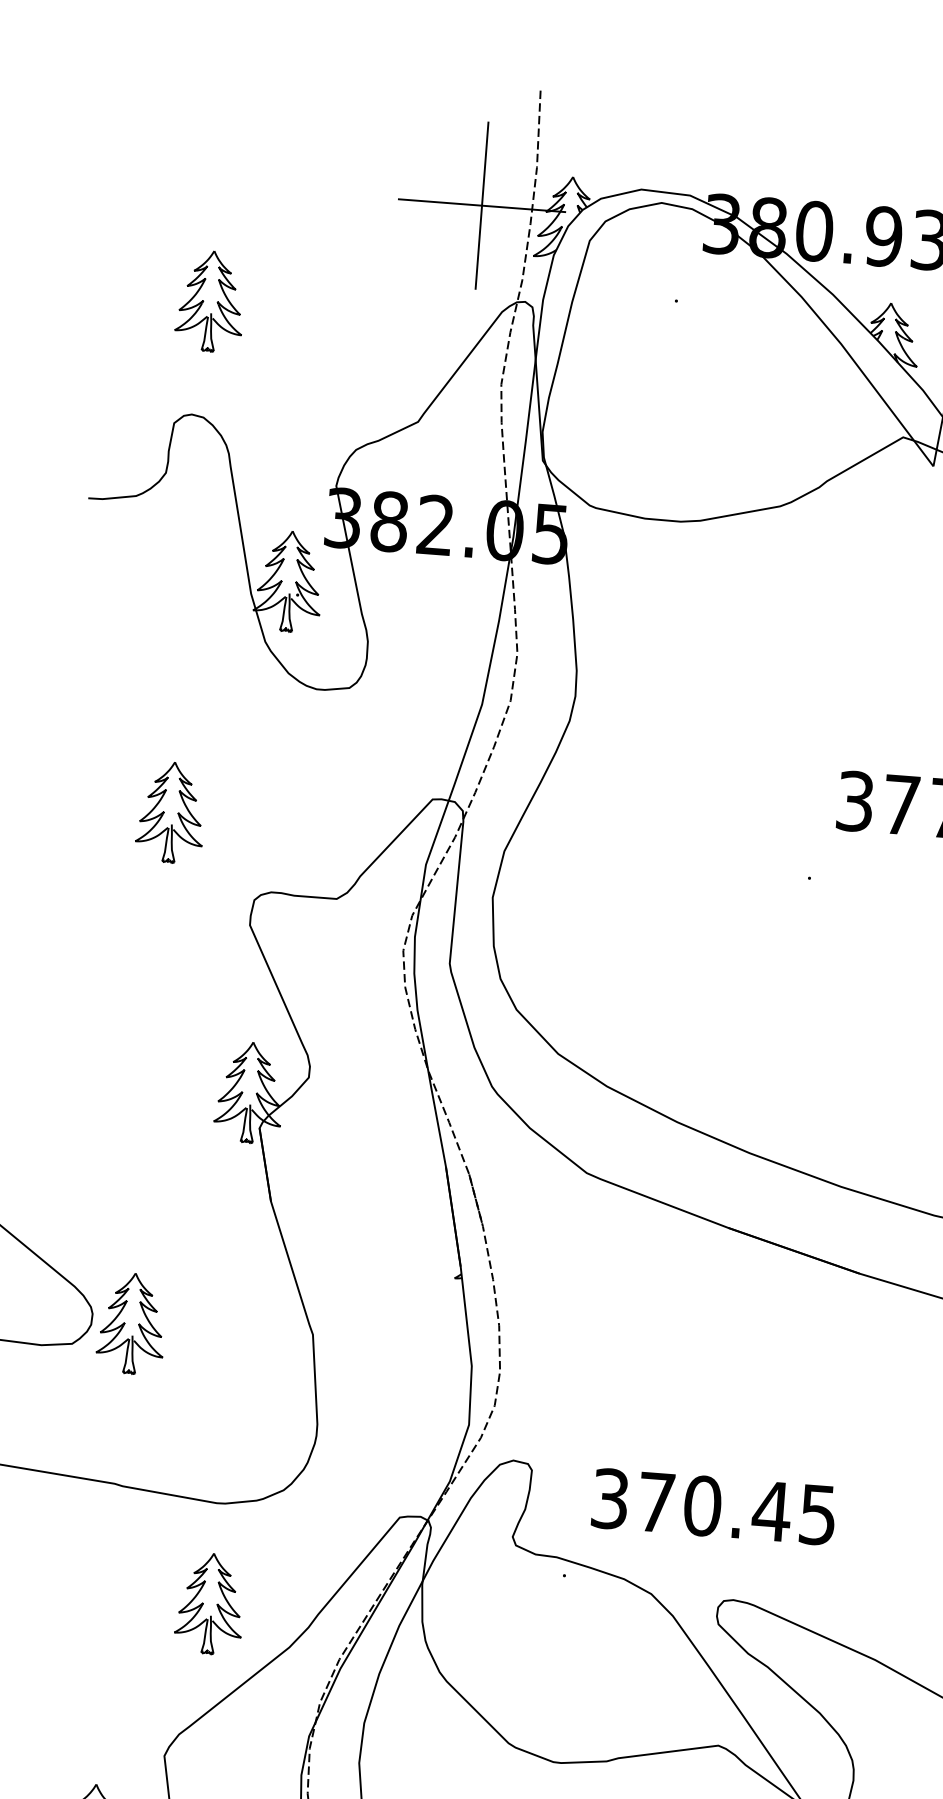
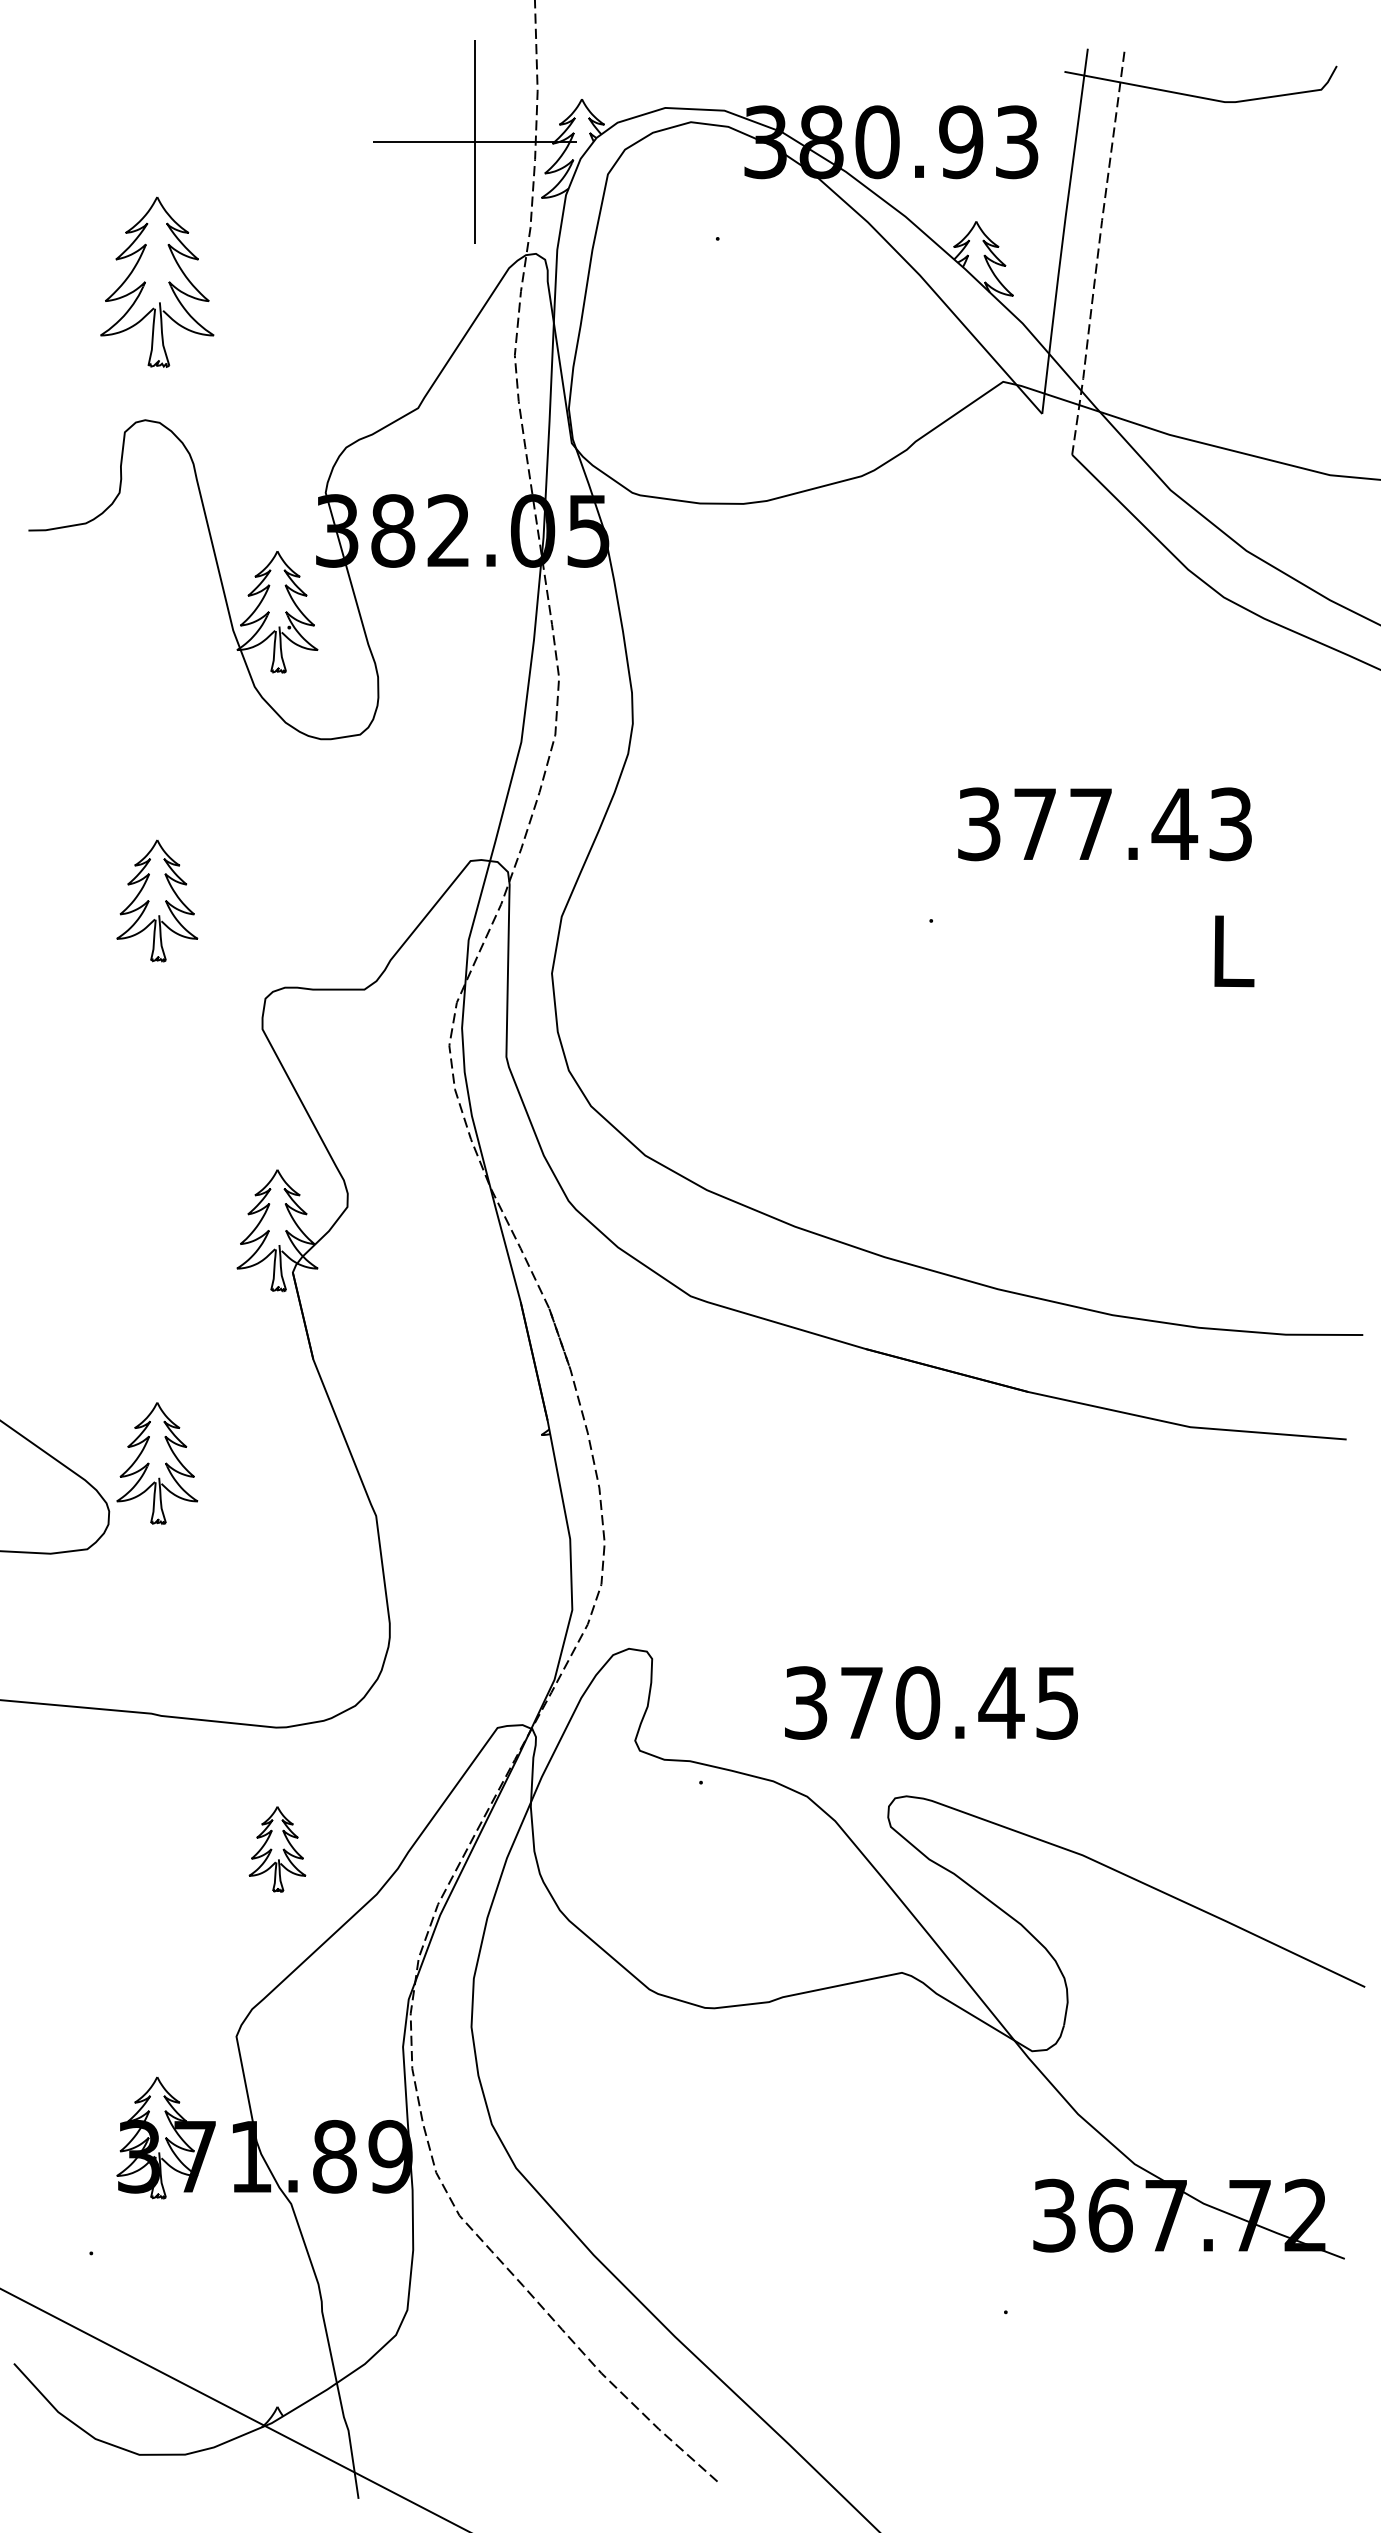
part: (210, 301) -> (157, 282), size x1.4
part: (132, 1323) -> (157, 1463), moved
text: (713, 1506) -> (931, 1702), moved
part: (210, 1604) -> (277, 1849), size x0.7

